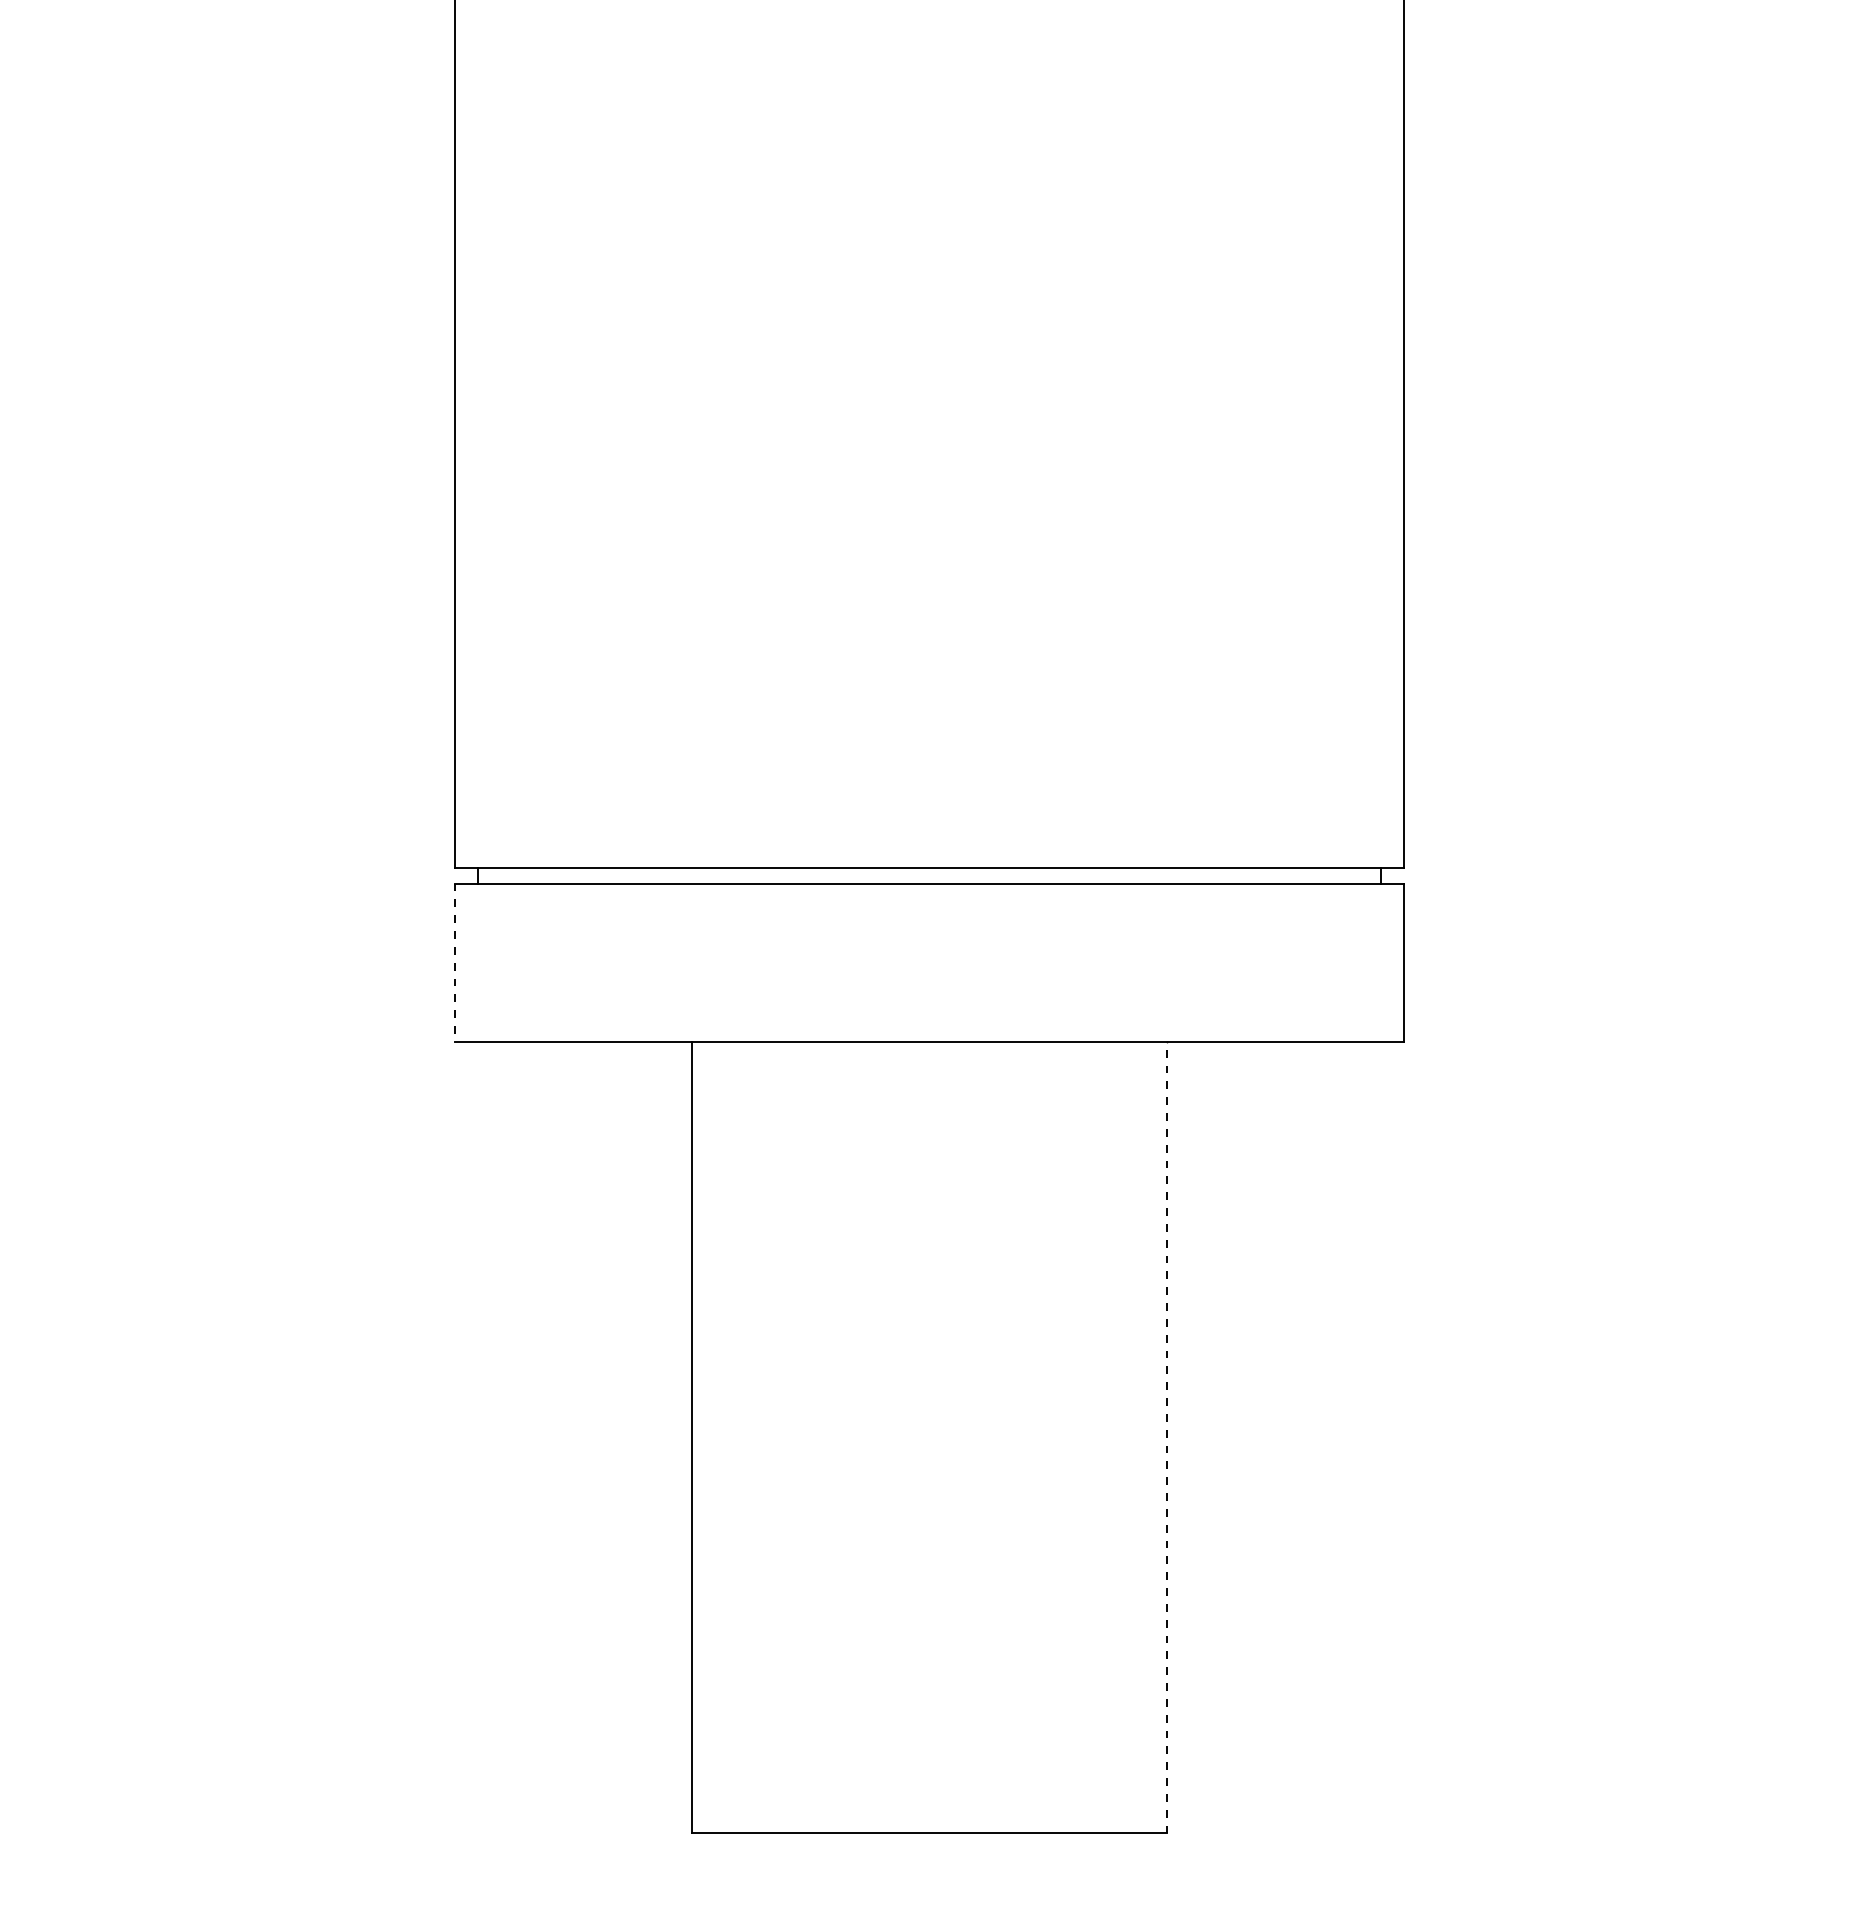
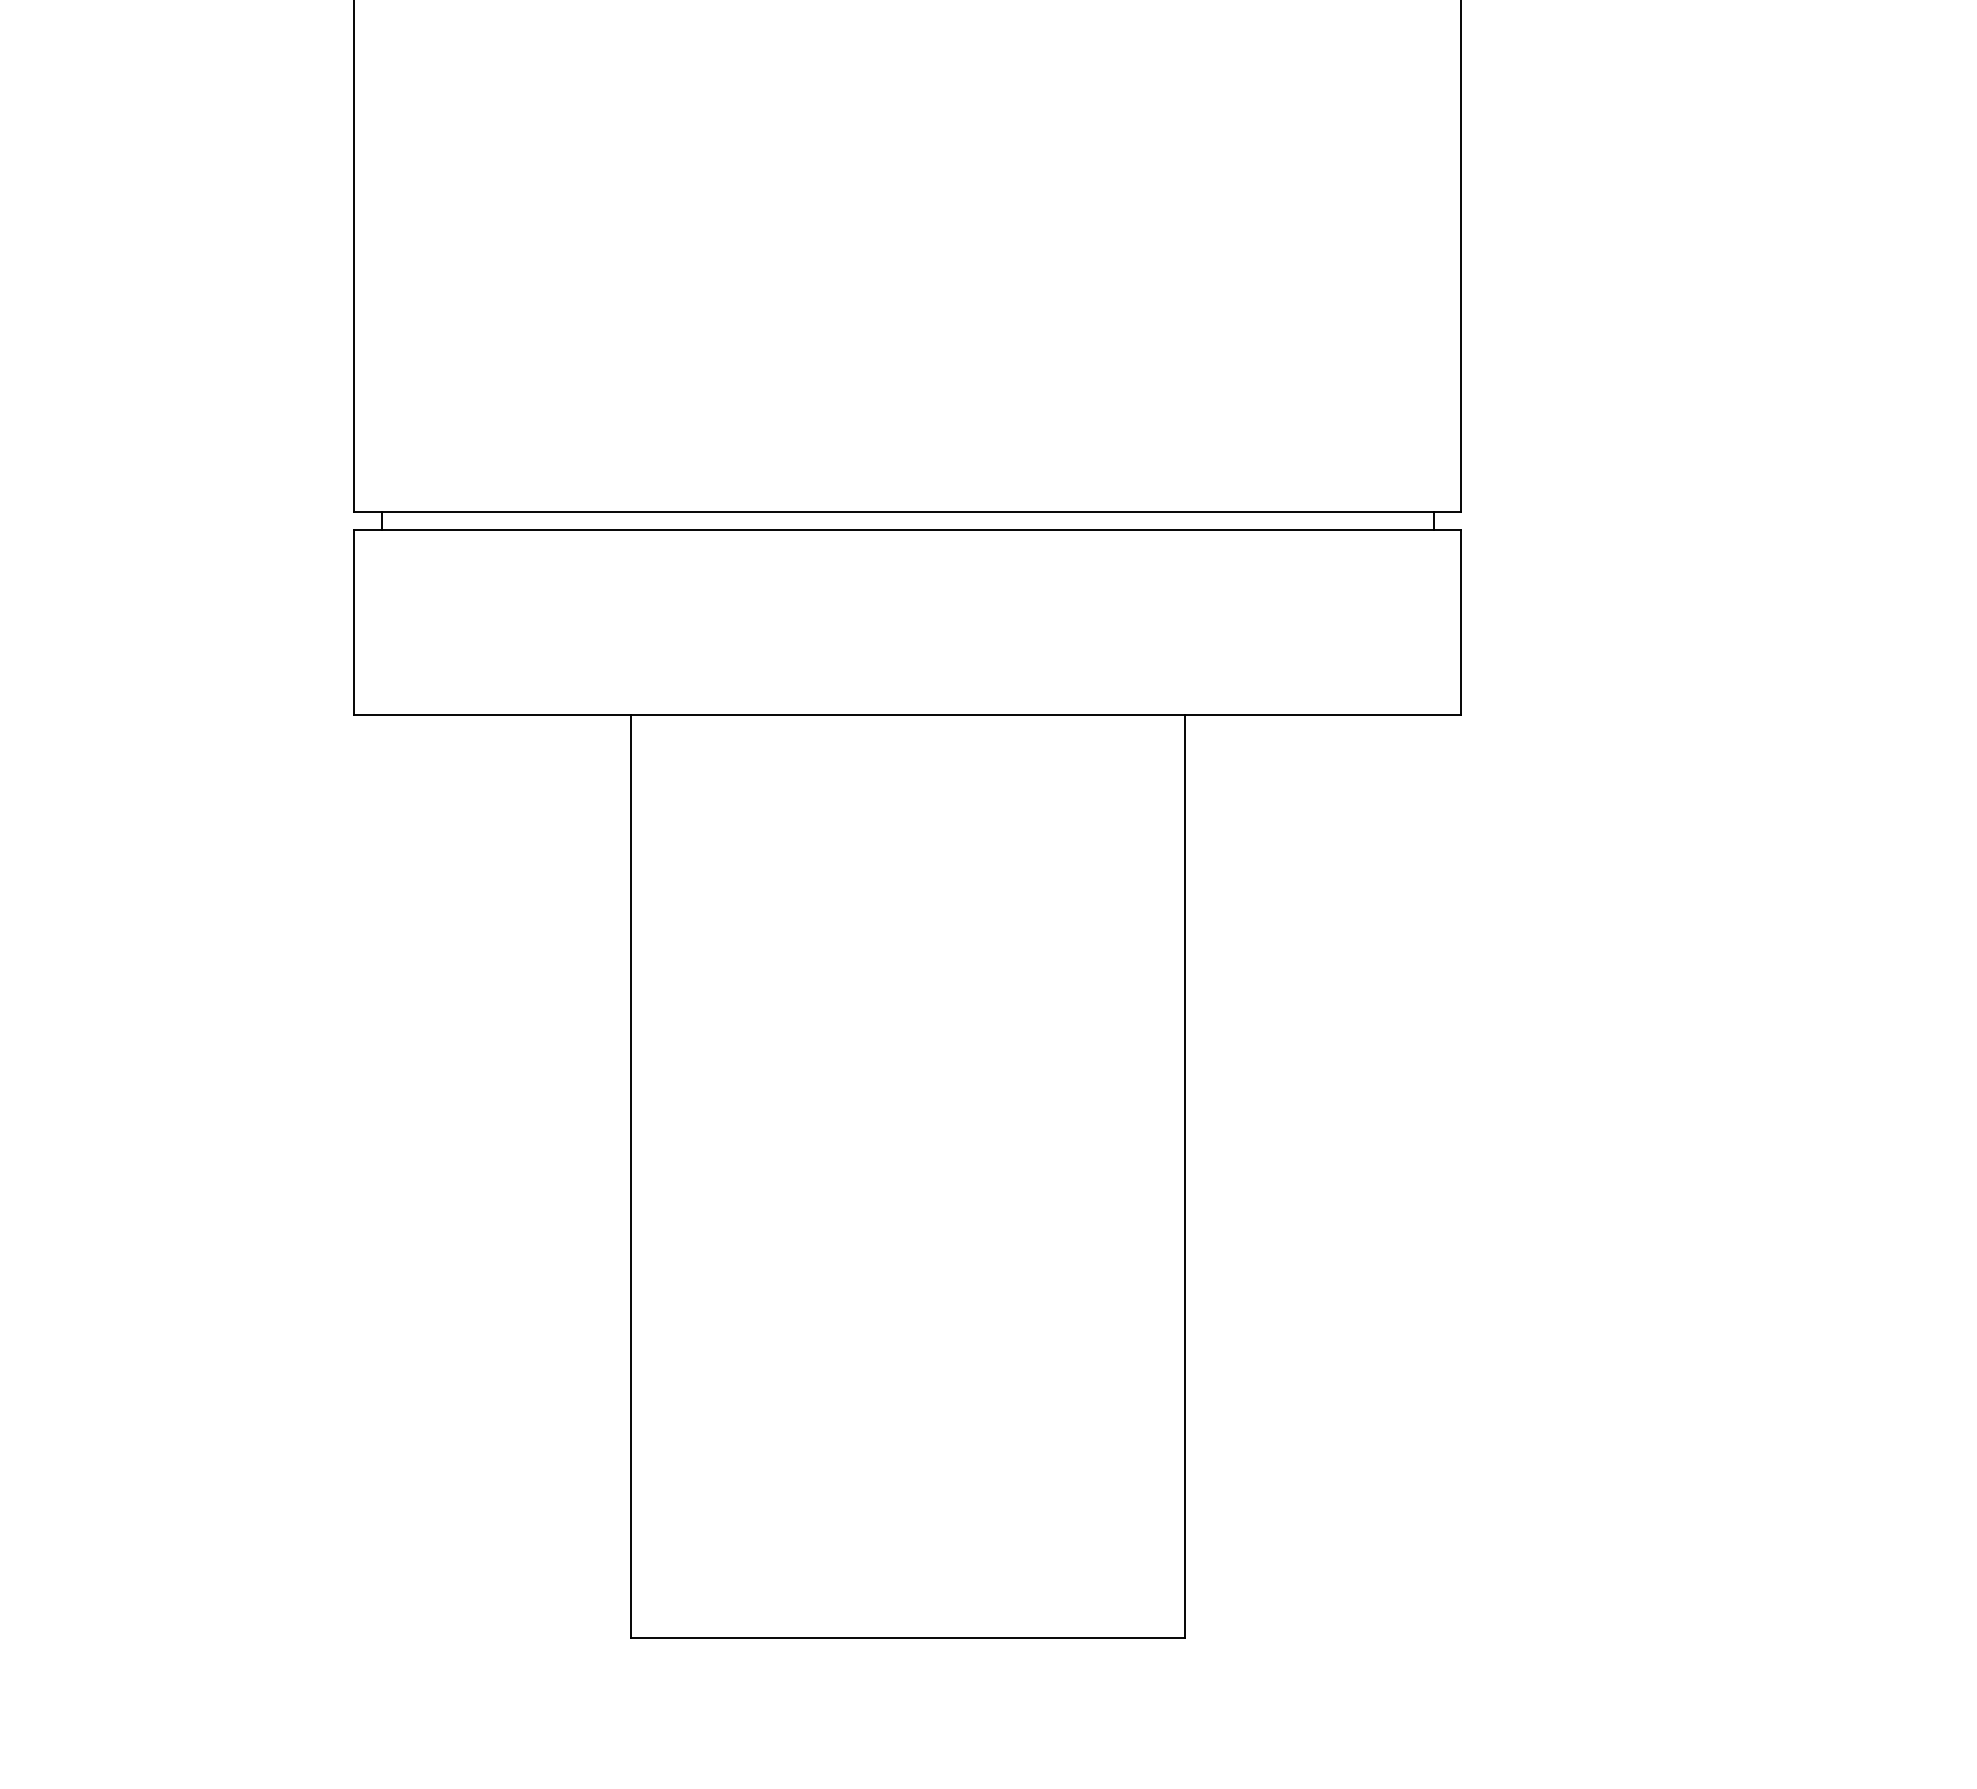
line: (454, 963) -> (354, 623), dashed -> solid
line: (1166, 1437) -> (1184, 1176), dashed -> solid

